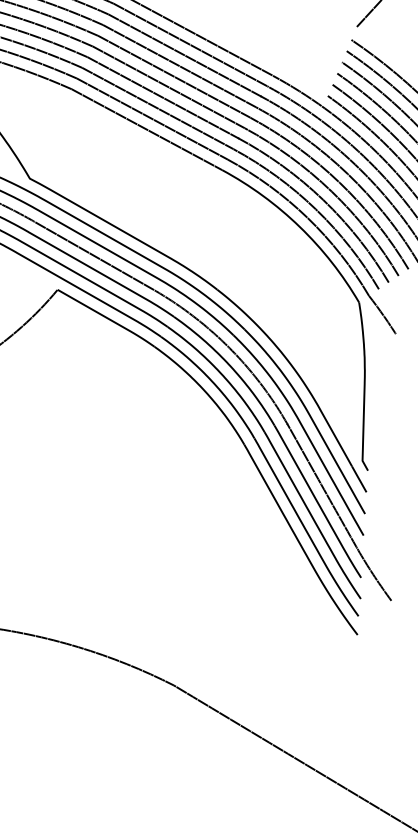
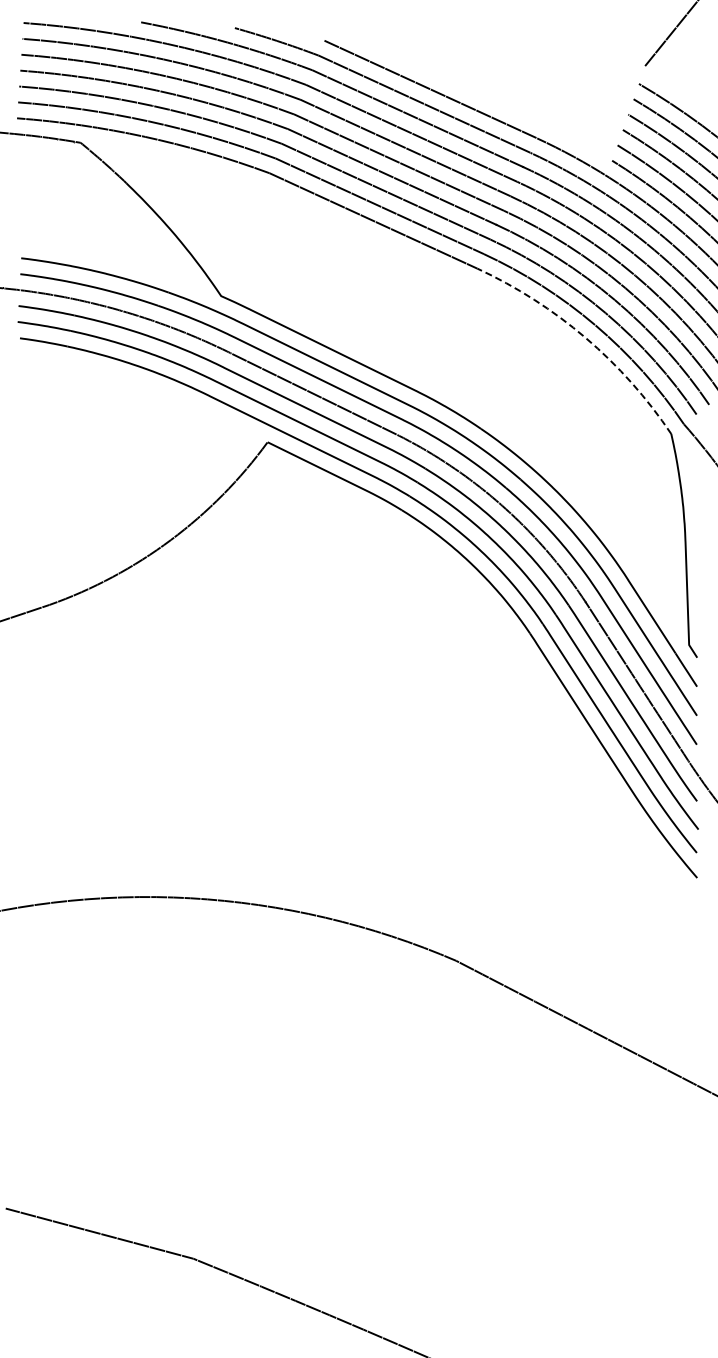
arc: (299, 226) -> (585, 337), solid -> dashed

